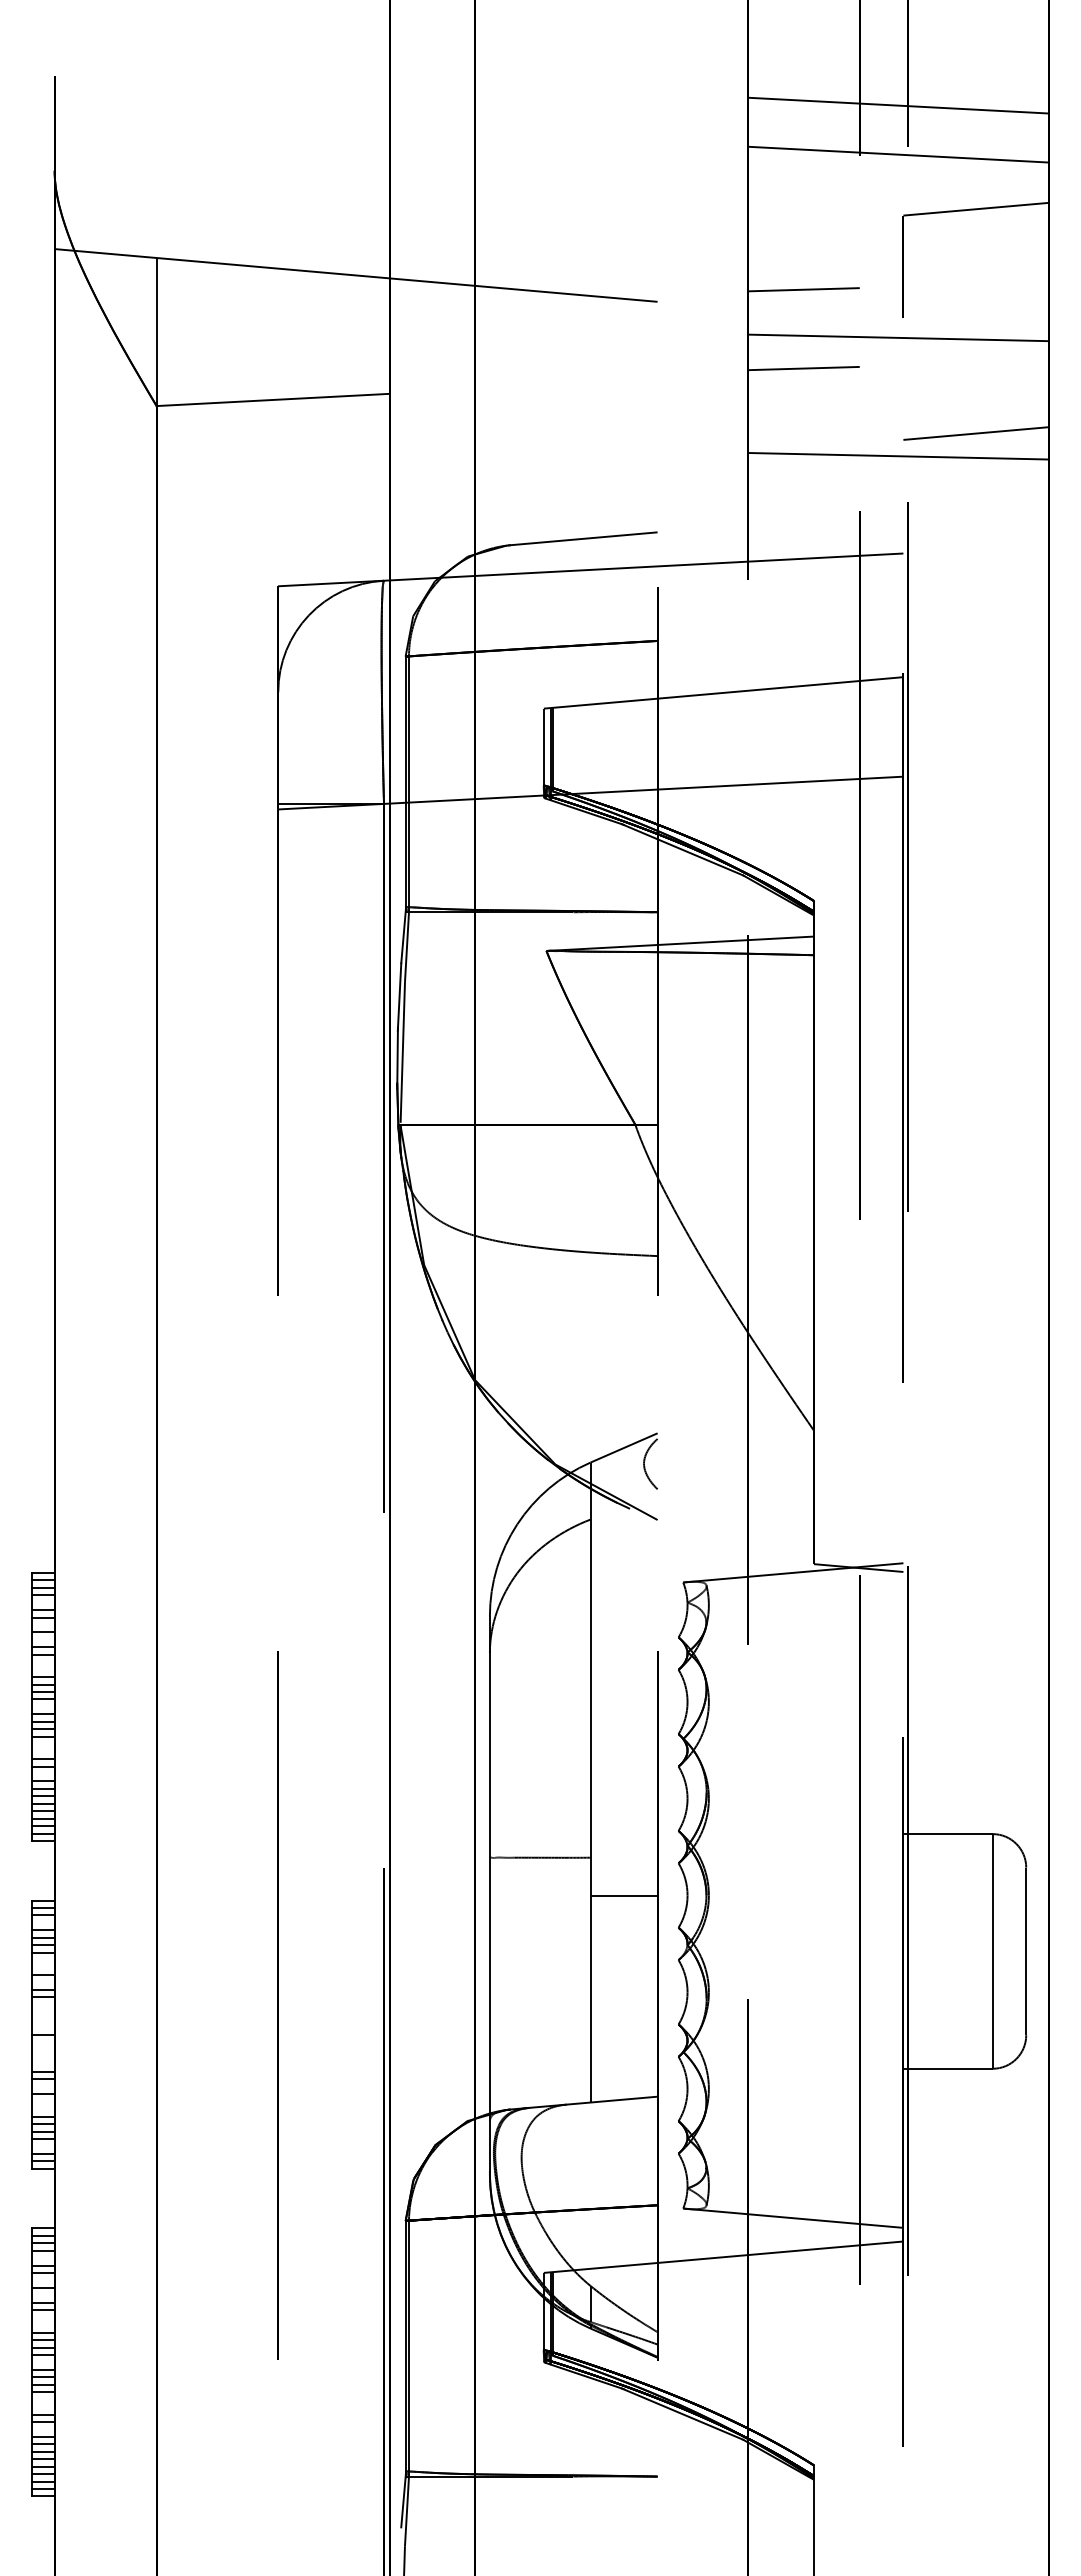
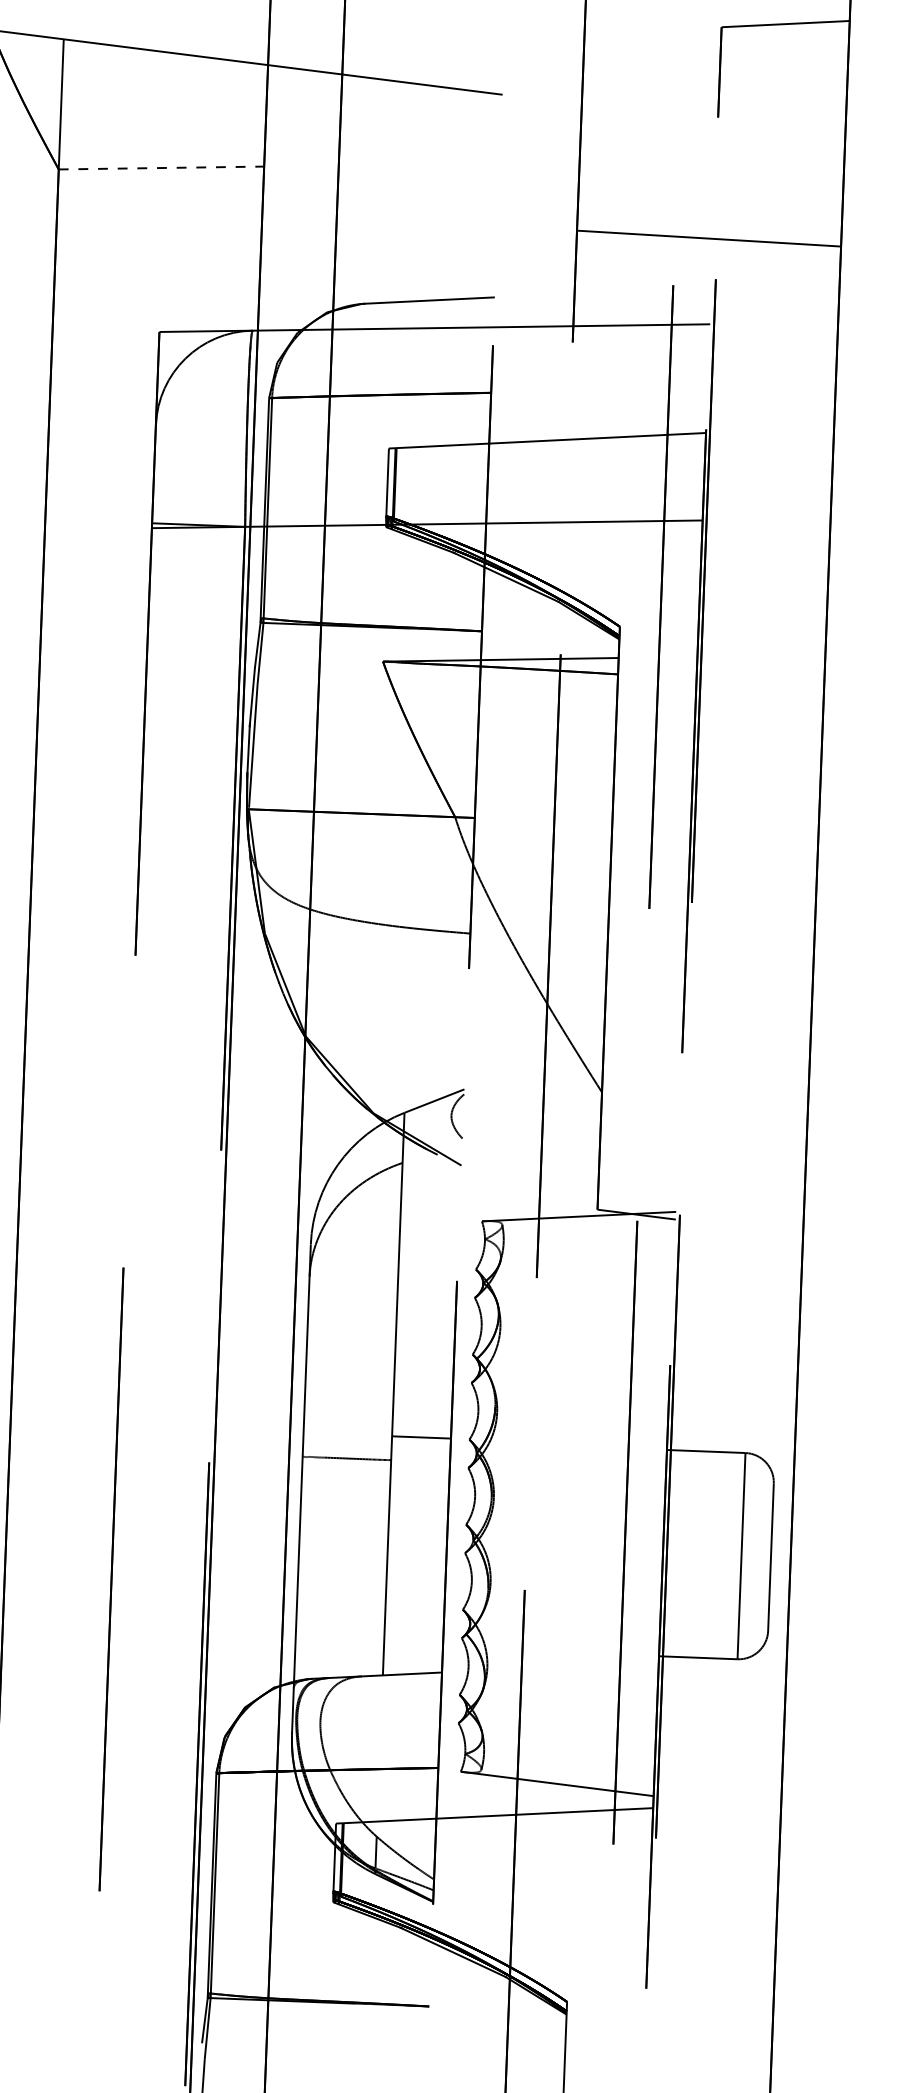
line: (803, 289) -> (631, 88), removed
line: (898, 337) -> (713, 134), removed
line: (803, 368) -> (628, 158), removed
line: (273, 399) -> (161, 167), solid -> dashed
line: (975, 433) -> (777, 221), removed
line: (623, 1895) -> (421, 1437), moved

